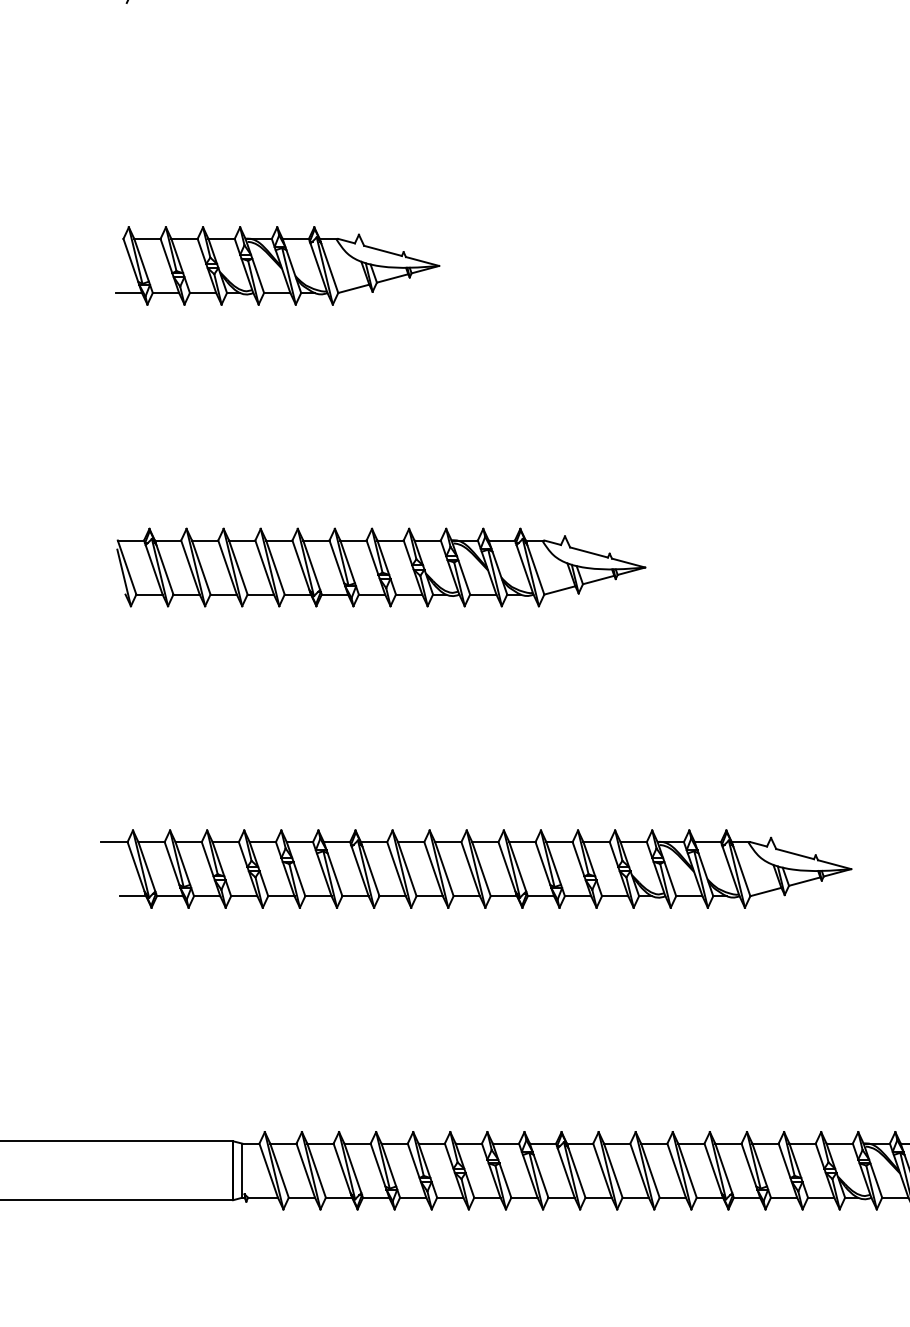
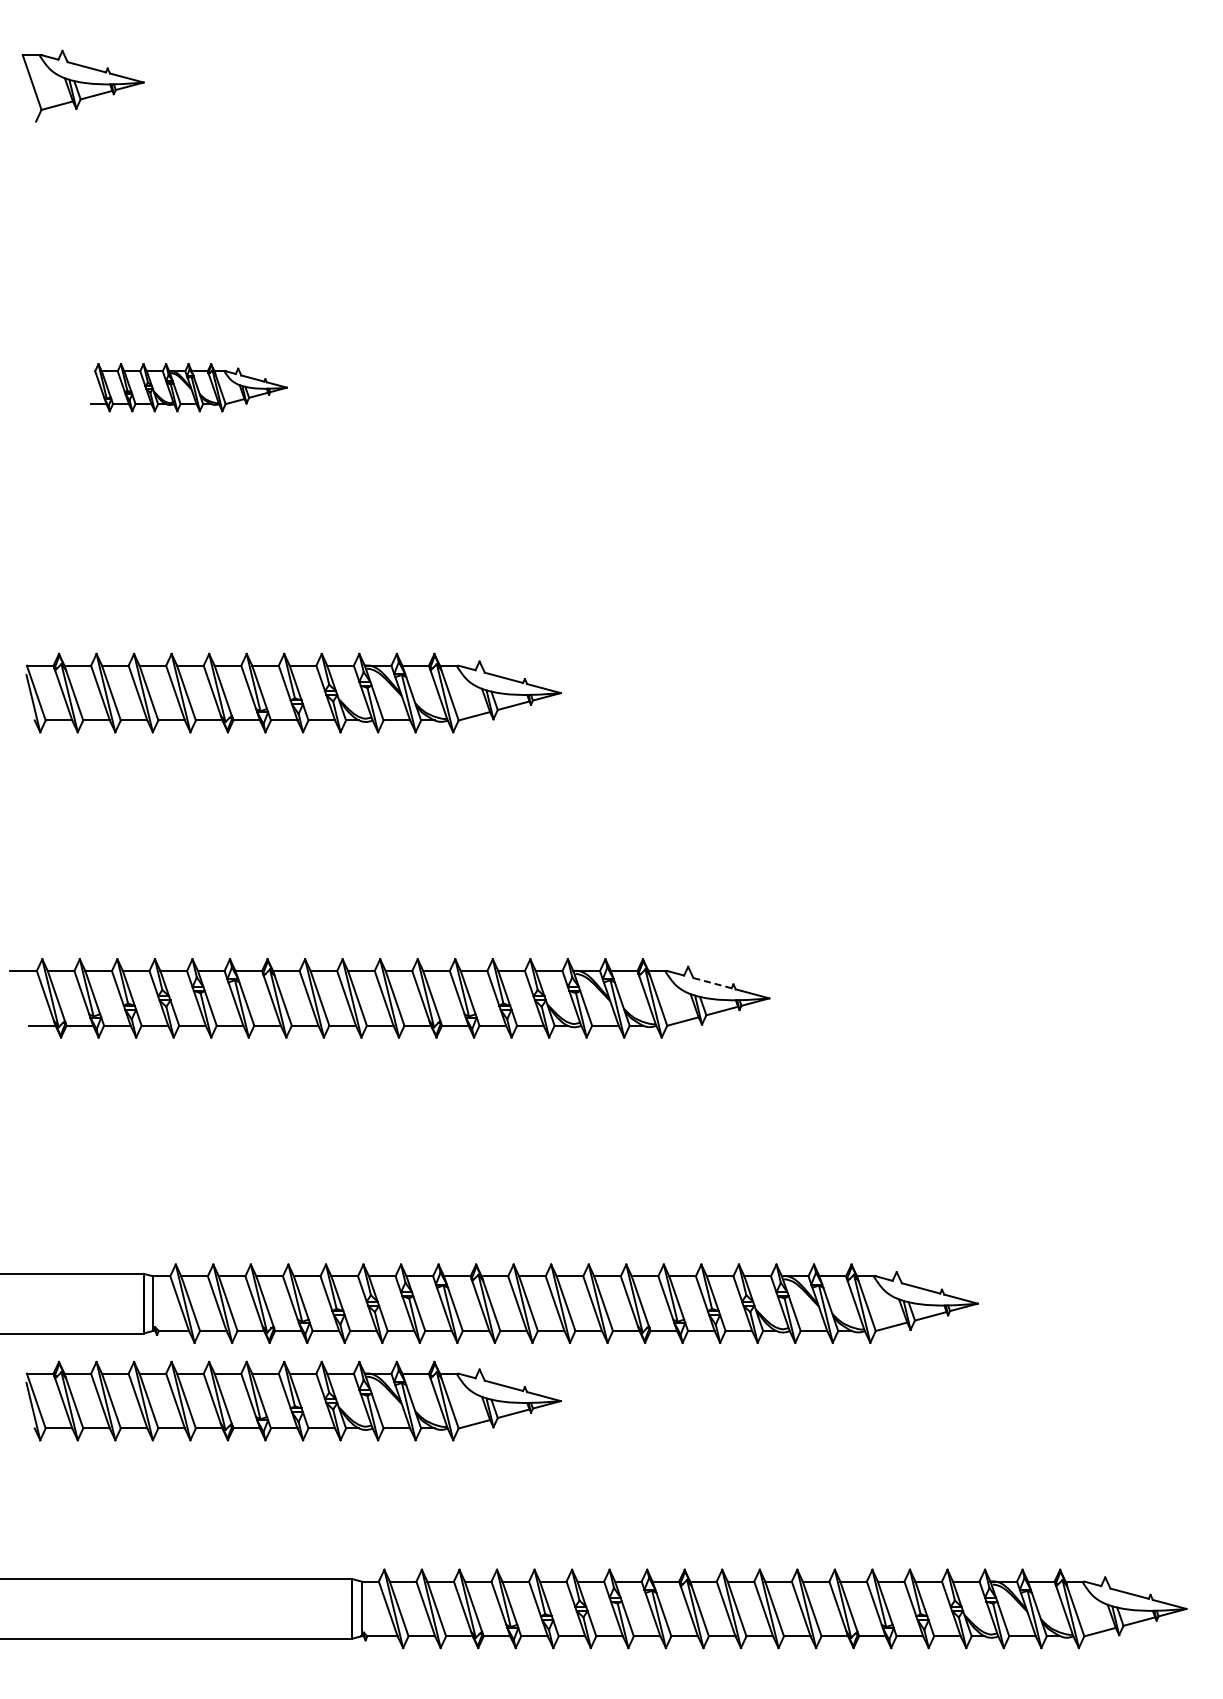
part: (277, 265) -> (188, 387), size x0.6
line: (795, 854) -> (712, 983), solid -> dashed
part: (381, 1266) -> (293, 1400), added

